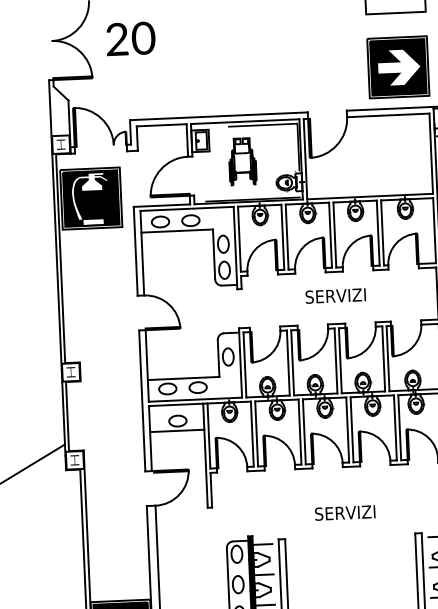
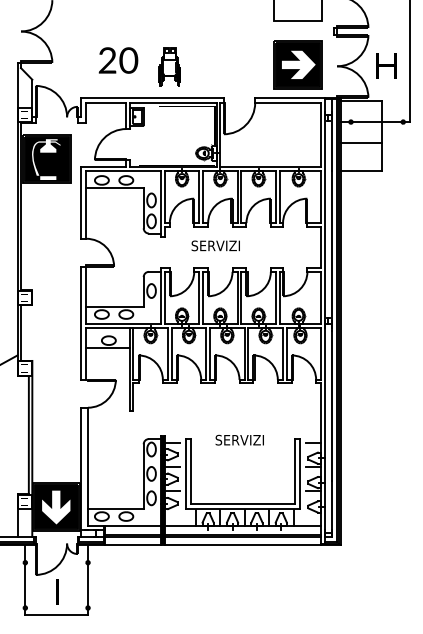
text: (130, 38) -> (118, 60), moved
part: (242, 161) -> (169, 66), moved
text: (335, 295) -> (215, 245), moved
text: (344, 512) -> (239, 439), moved

